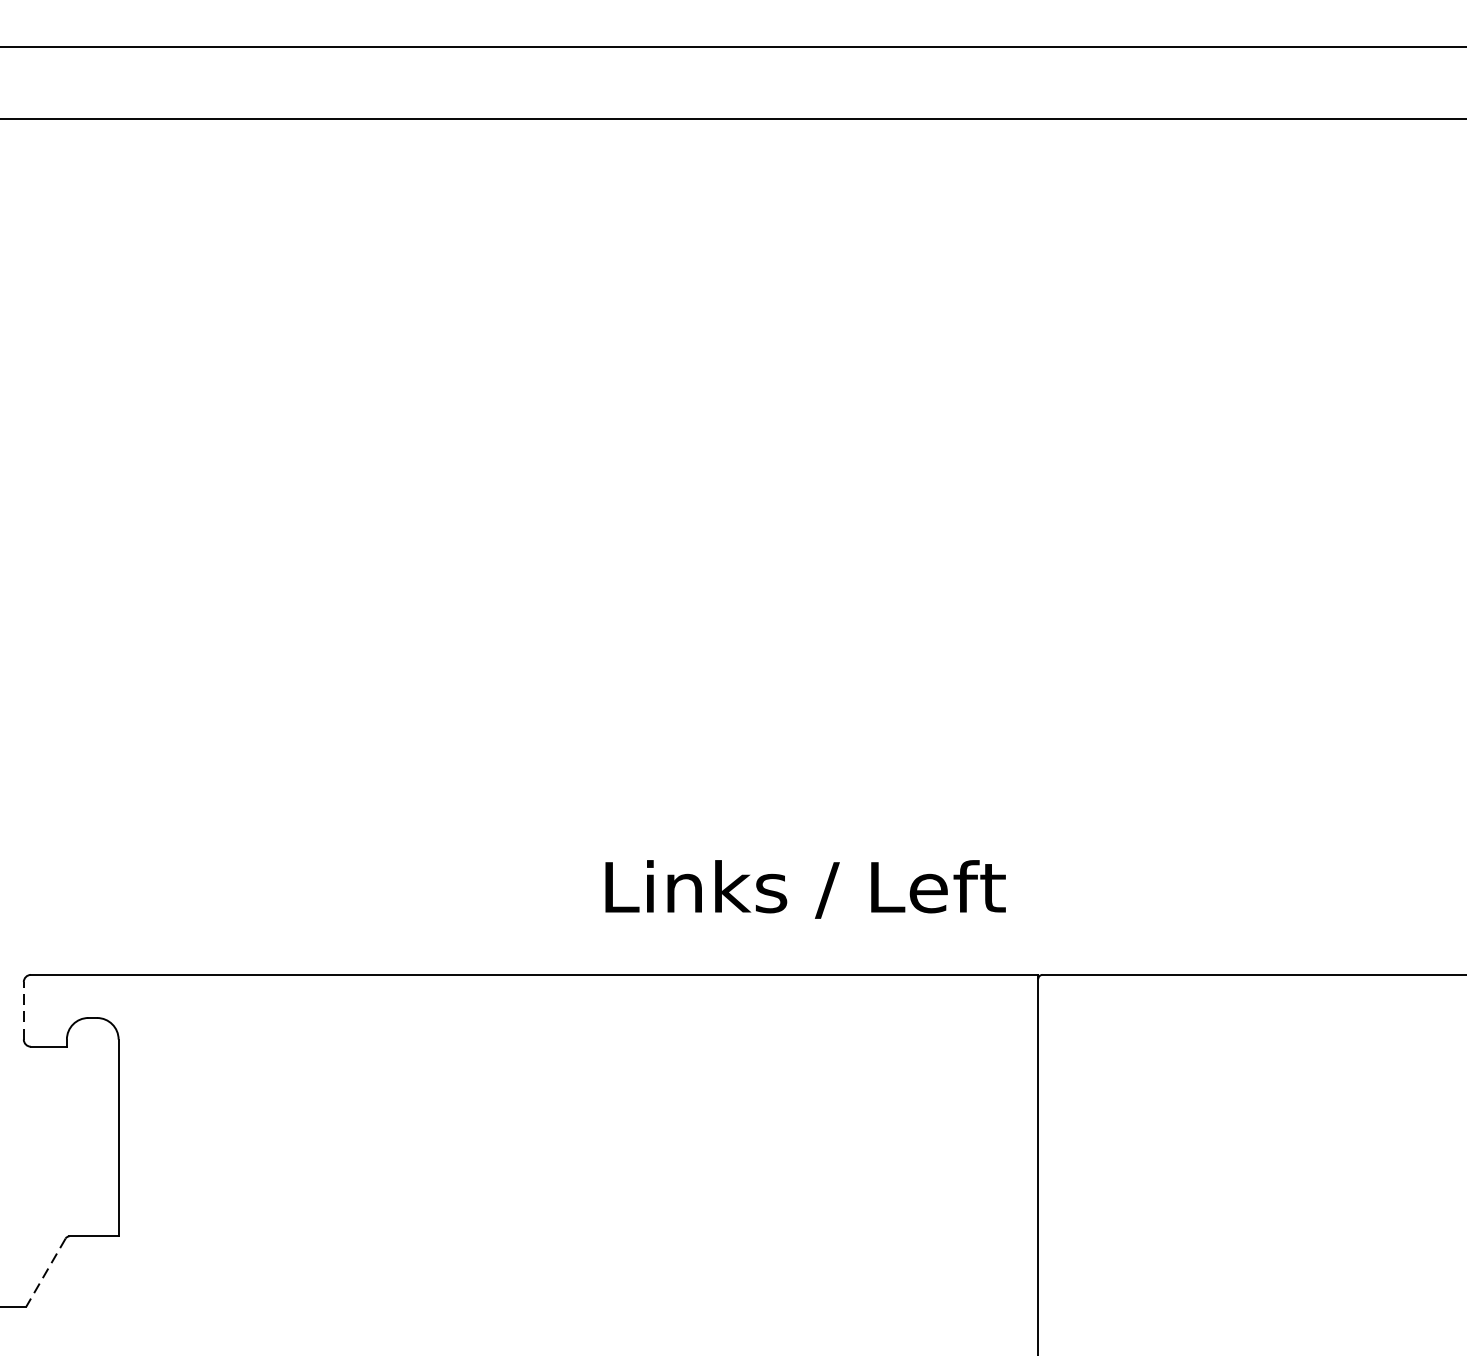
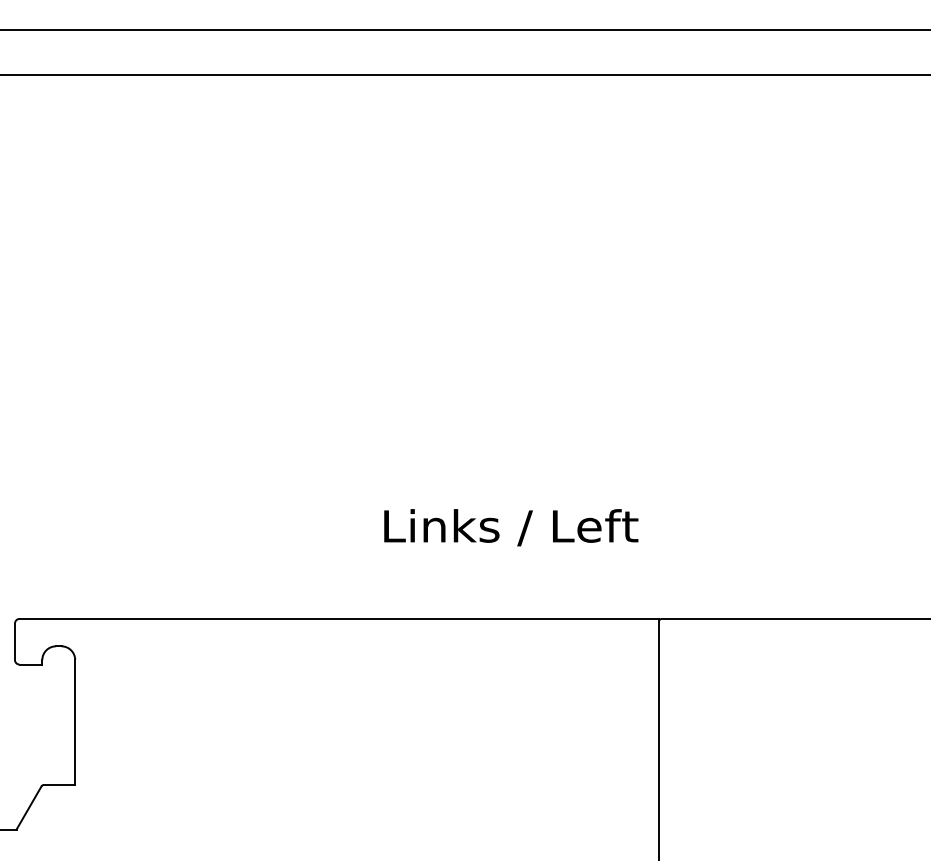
text: (805, 889) -> (511, 527), moved
line: (23, 1010) -> (14, 641), dashed -> solid
line: (45, 1273) -> (28, 808), dashed -> solid

